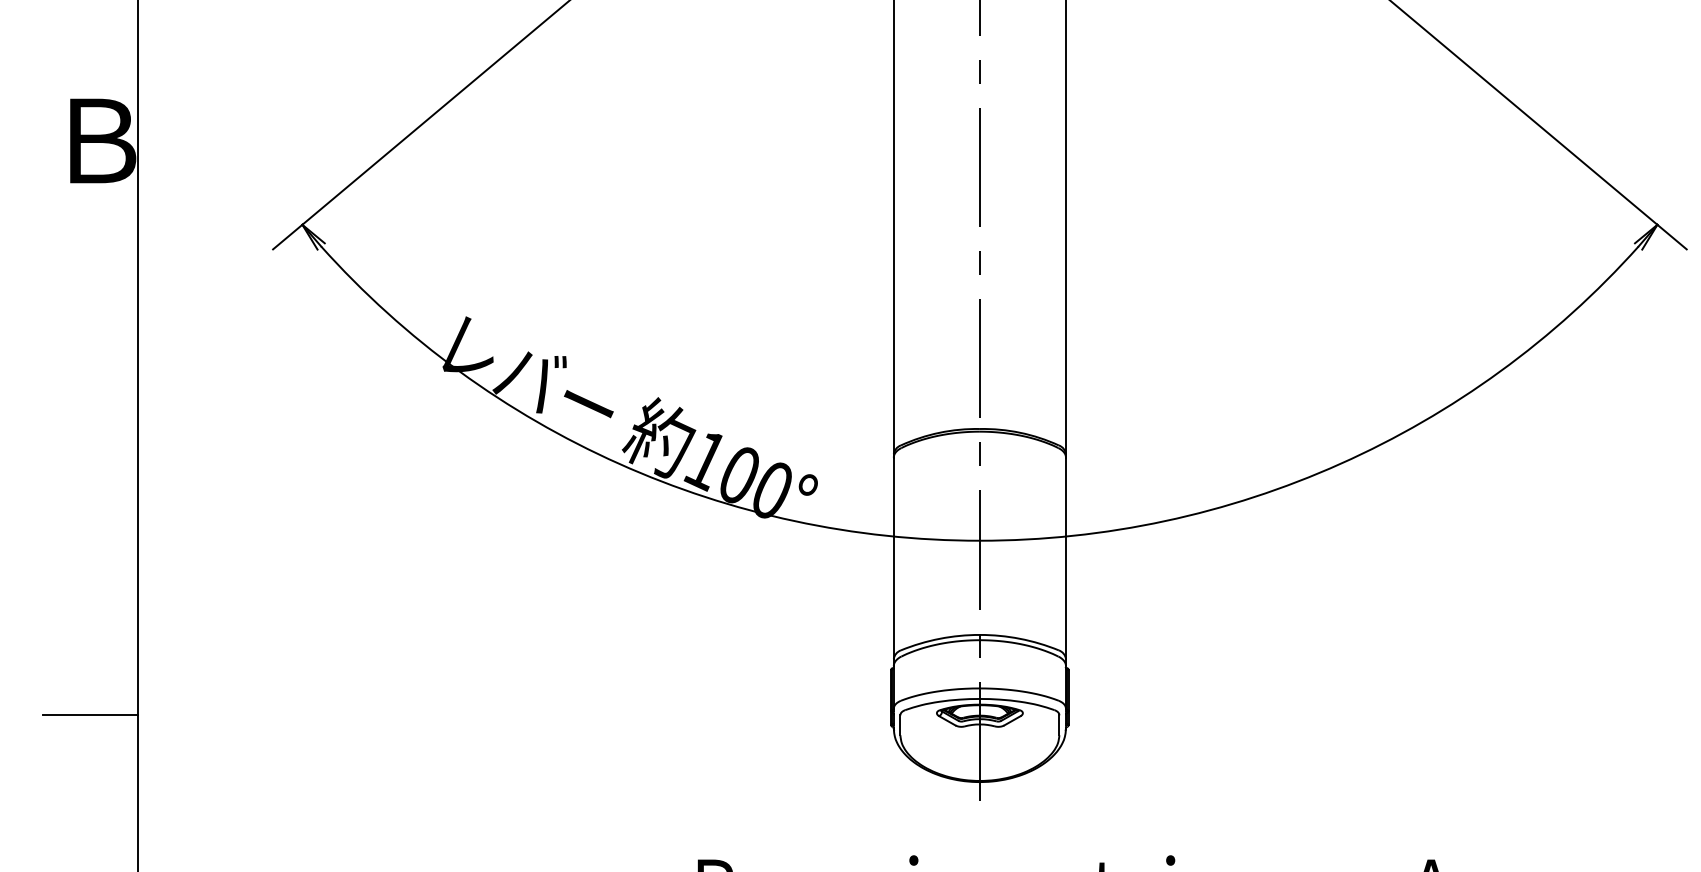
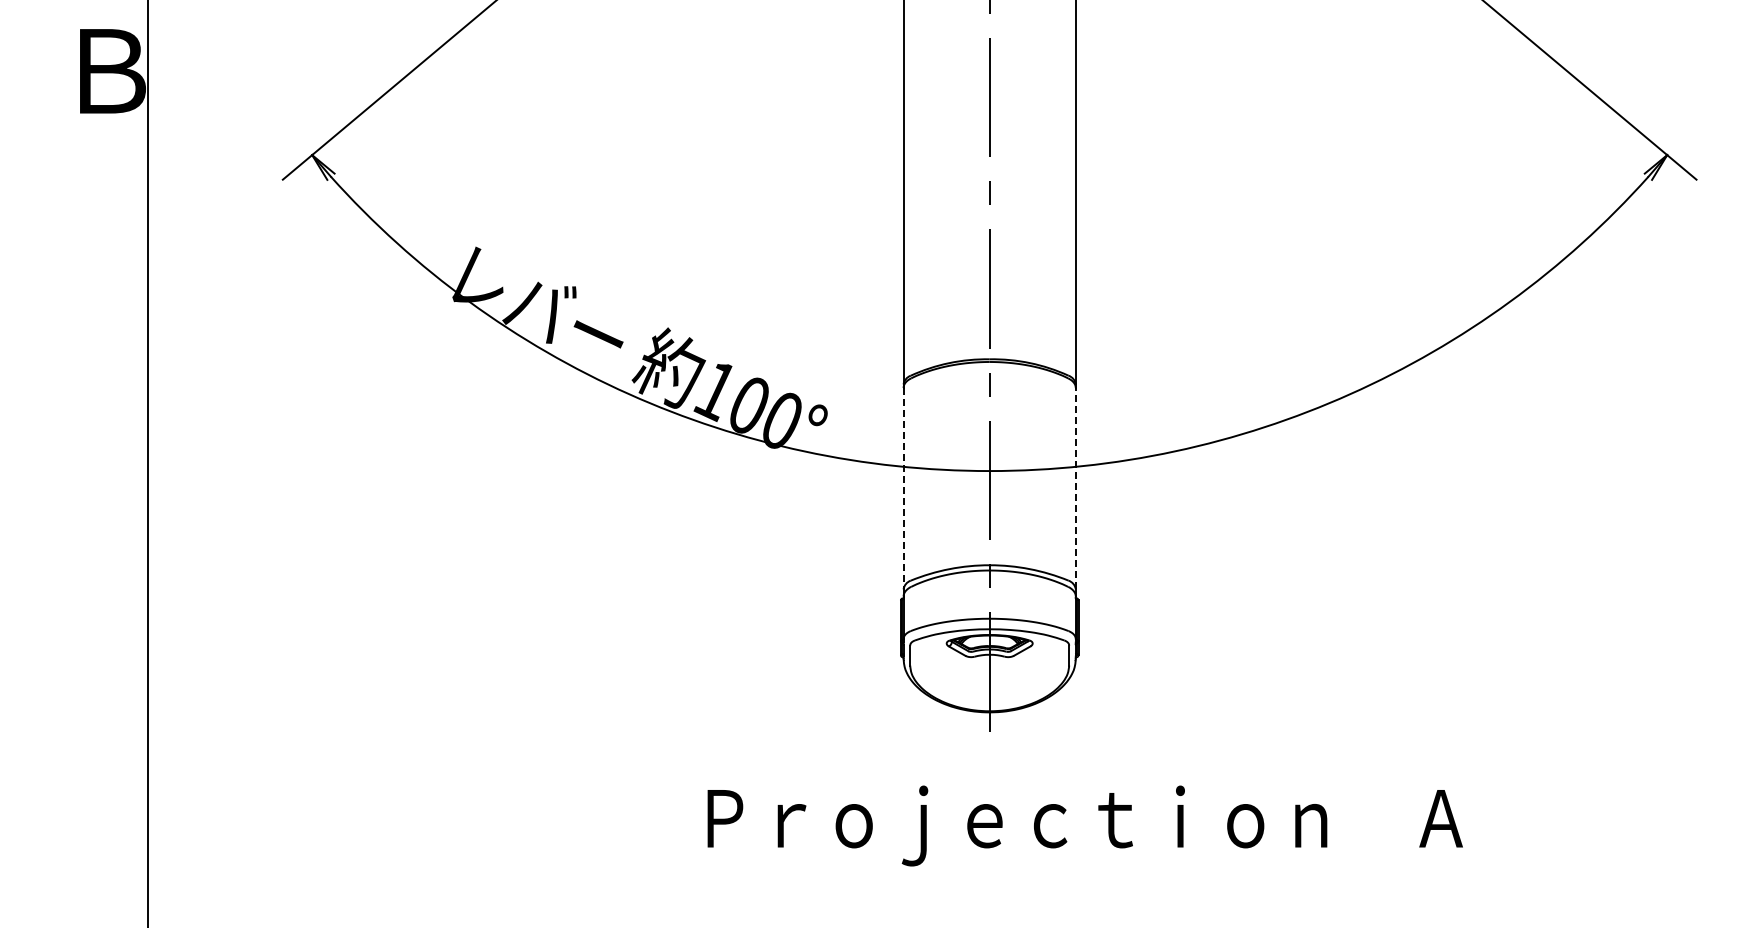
line: (893, 558) -> (903, 488), solid -> dashed
line: (1065, 558) -> (1075, 488), solid -> dashed
line: (90, 715) -> (100, 645), removed

